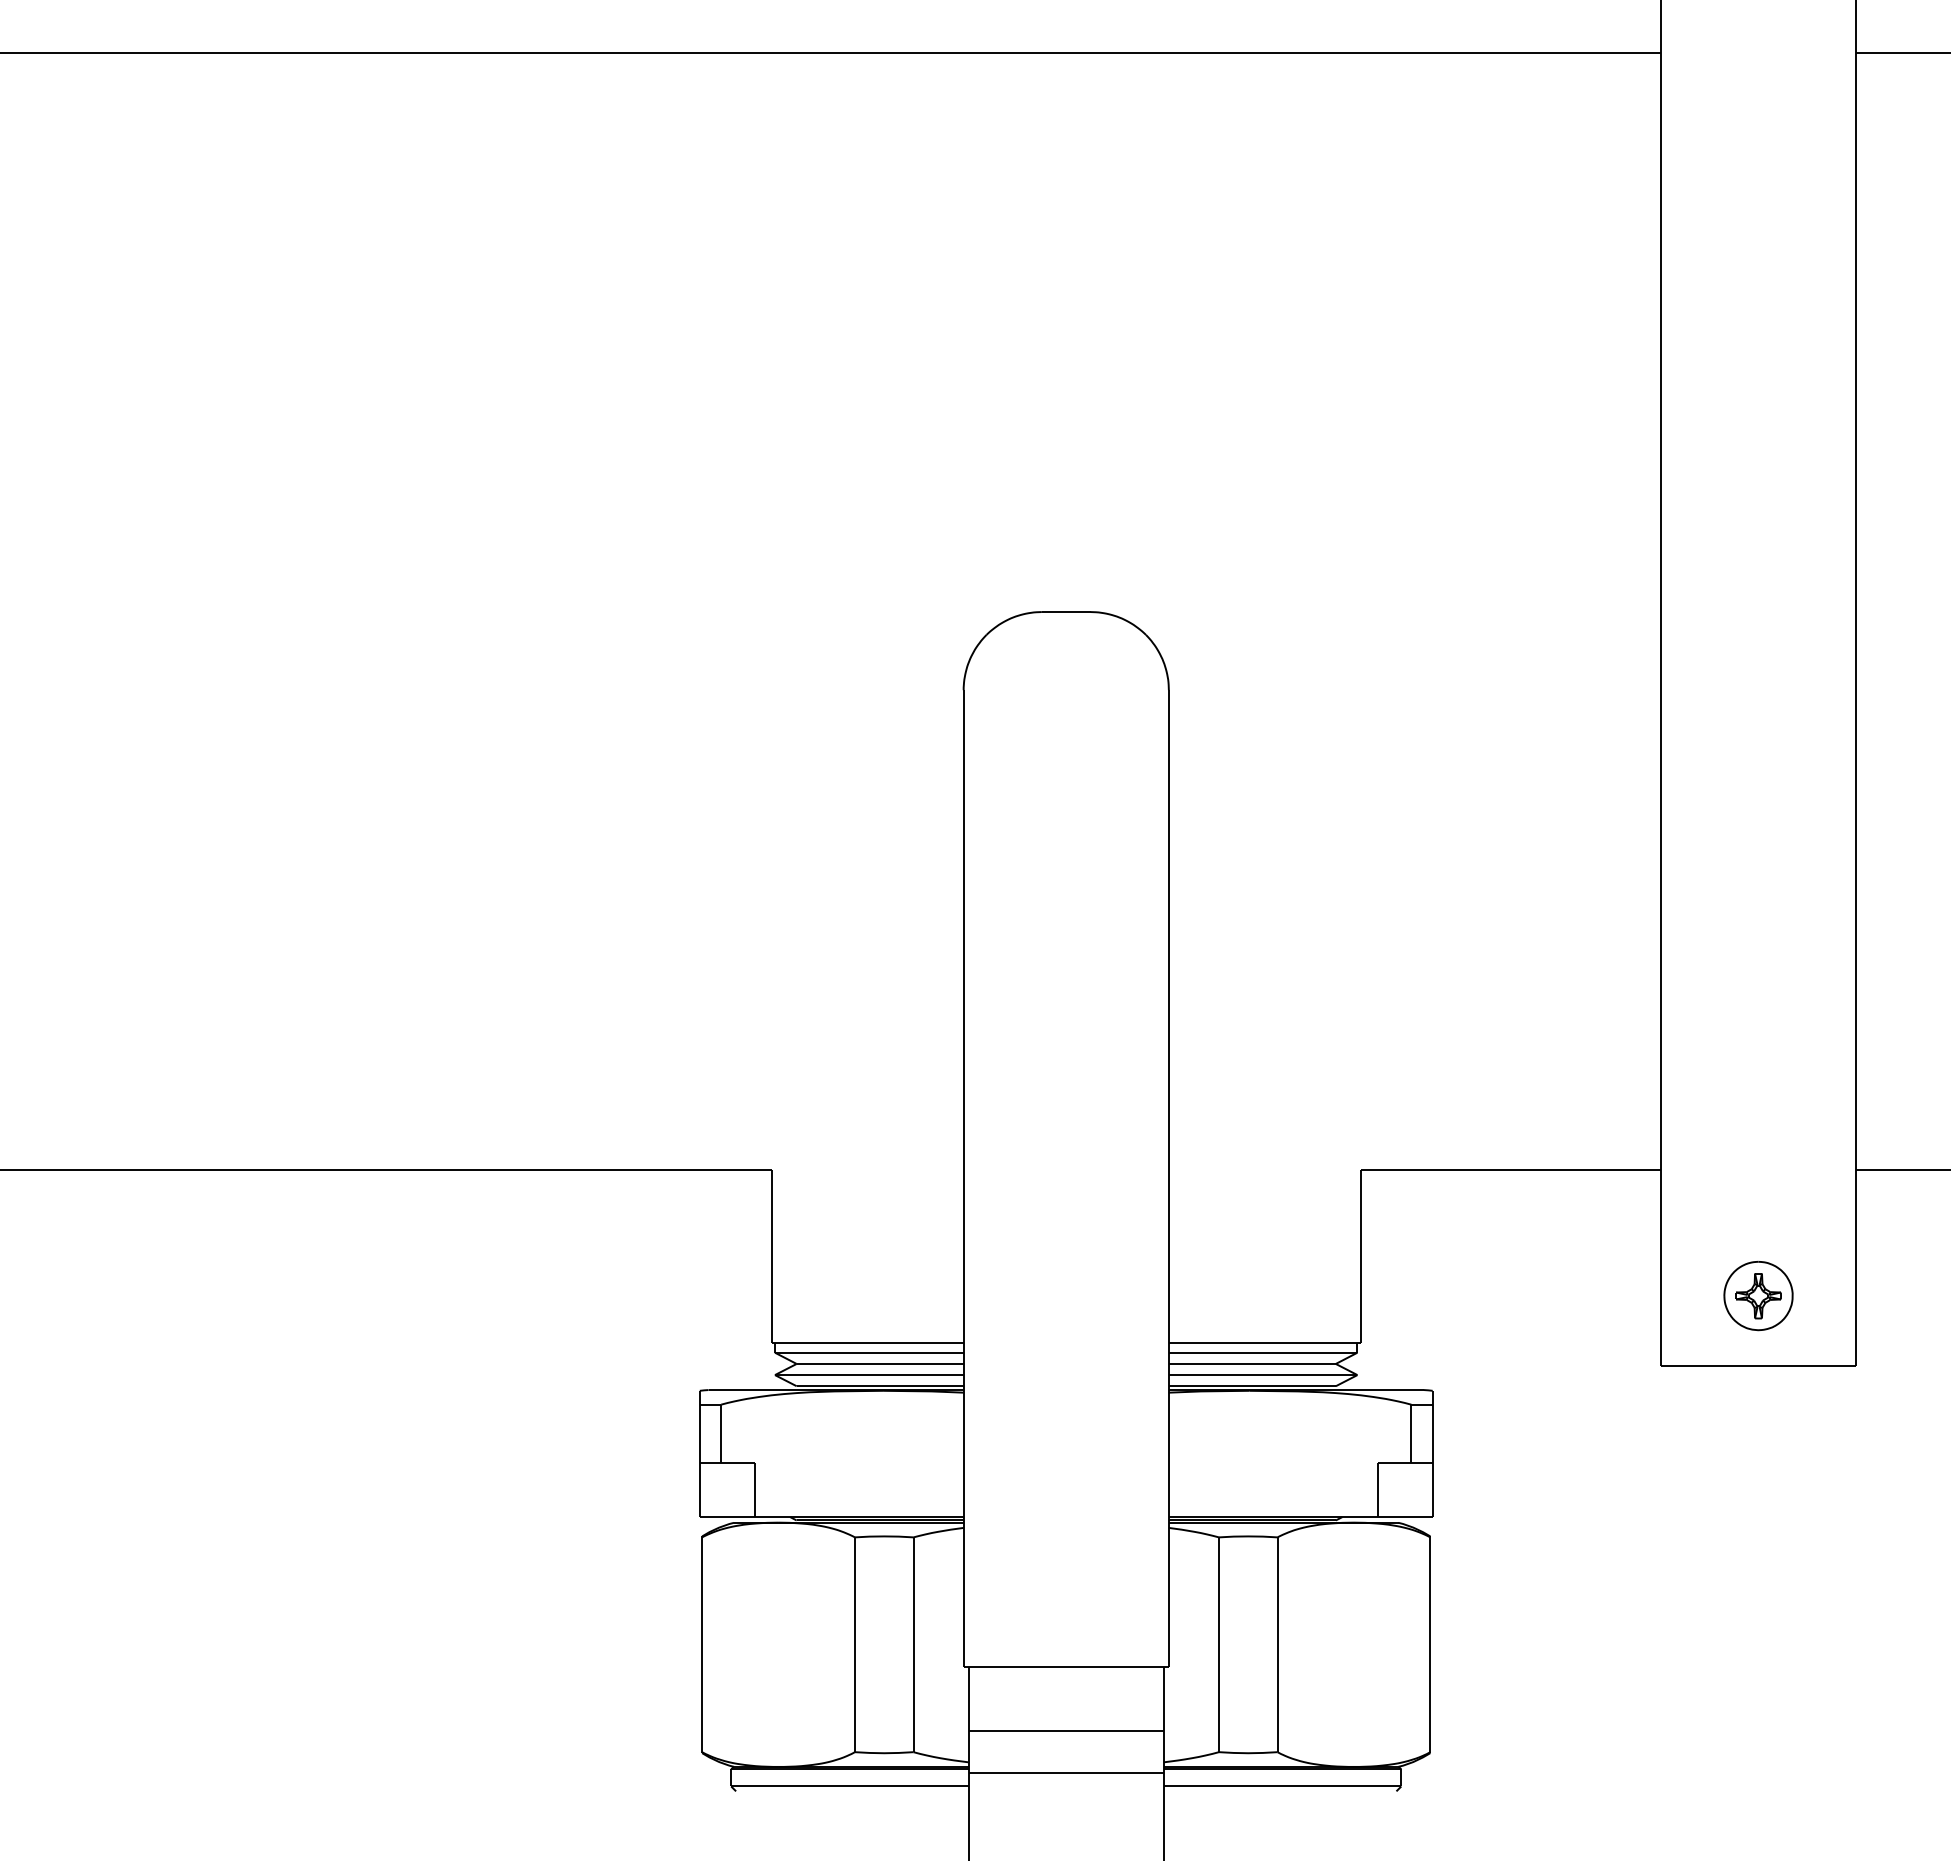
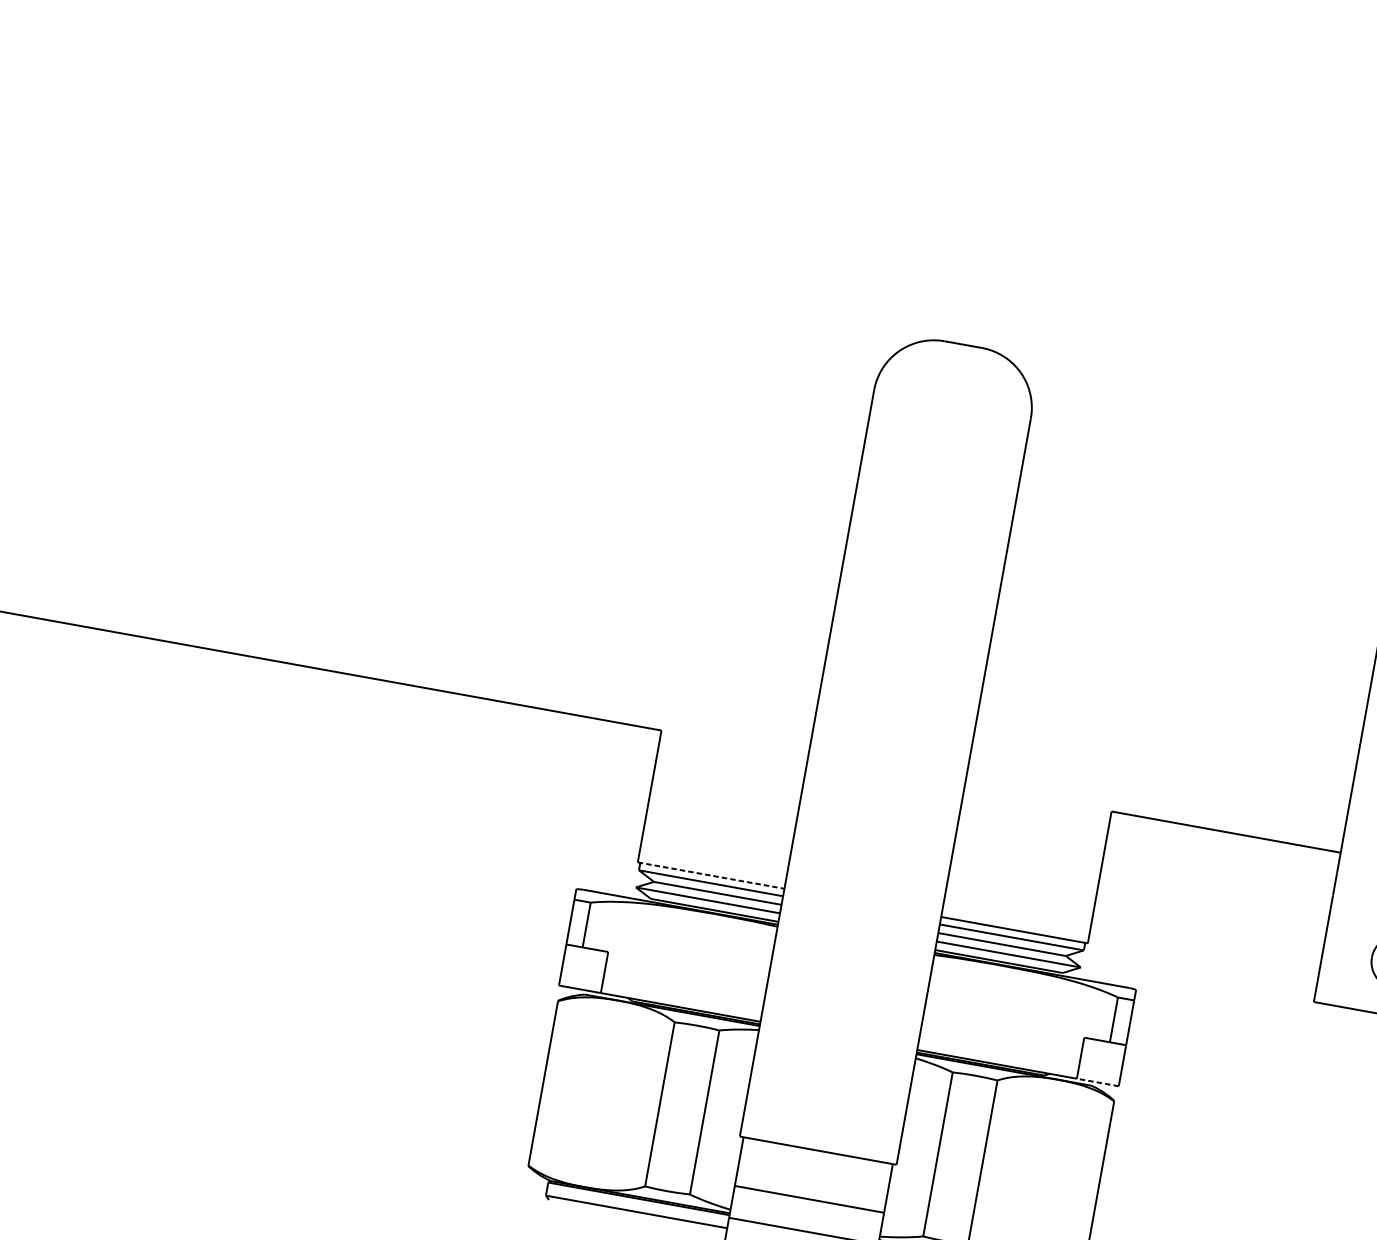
line: (868, 1342) -> (711, 875), solid -> dashed
line: (1404, 1517) -> (1097, 1082), solid -> dashed

